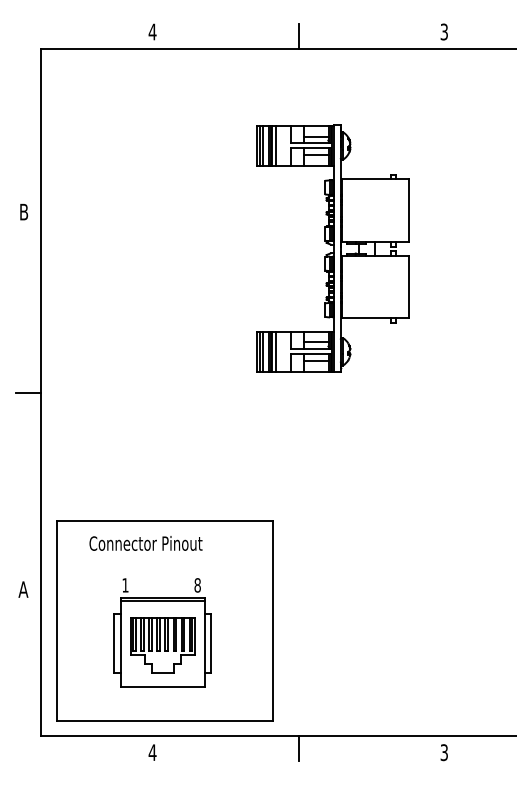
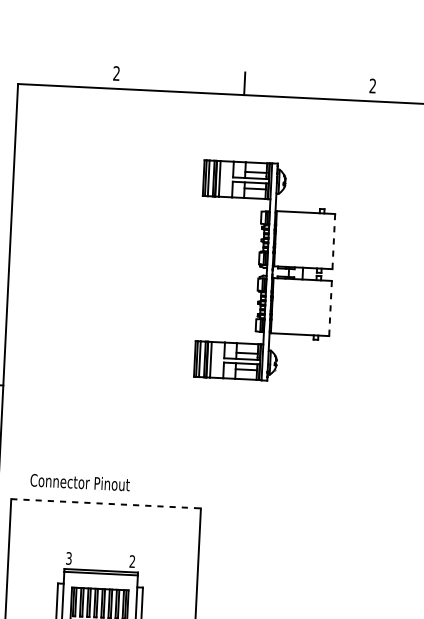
text: (152, 31) -> (116, 73), 4 -> 2
text: (443, 32) -> (372, 86), 3 -> 2
line: (408, 211) -> (333, 242), solid -> dashed
line: (408, 287) -> (330, 308), solid -> dashed
line: (164, 521) -> (106, 504), solid -> dashed
text: (145, 543) -> (79, 482), moved
text: (125, 585) -> (69, 558), 1 -> 3
text: (197, 585) -> (132, 561), 8 -> 2

